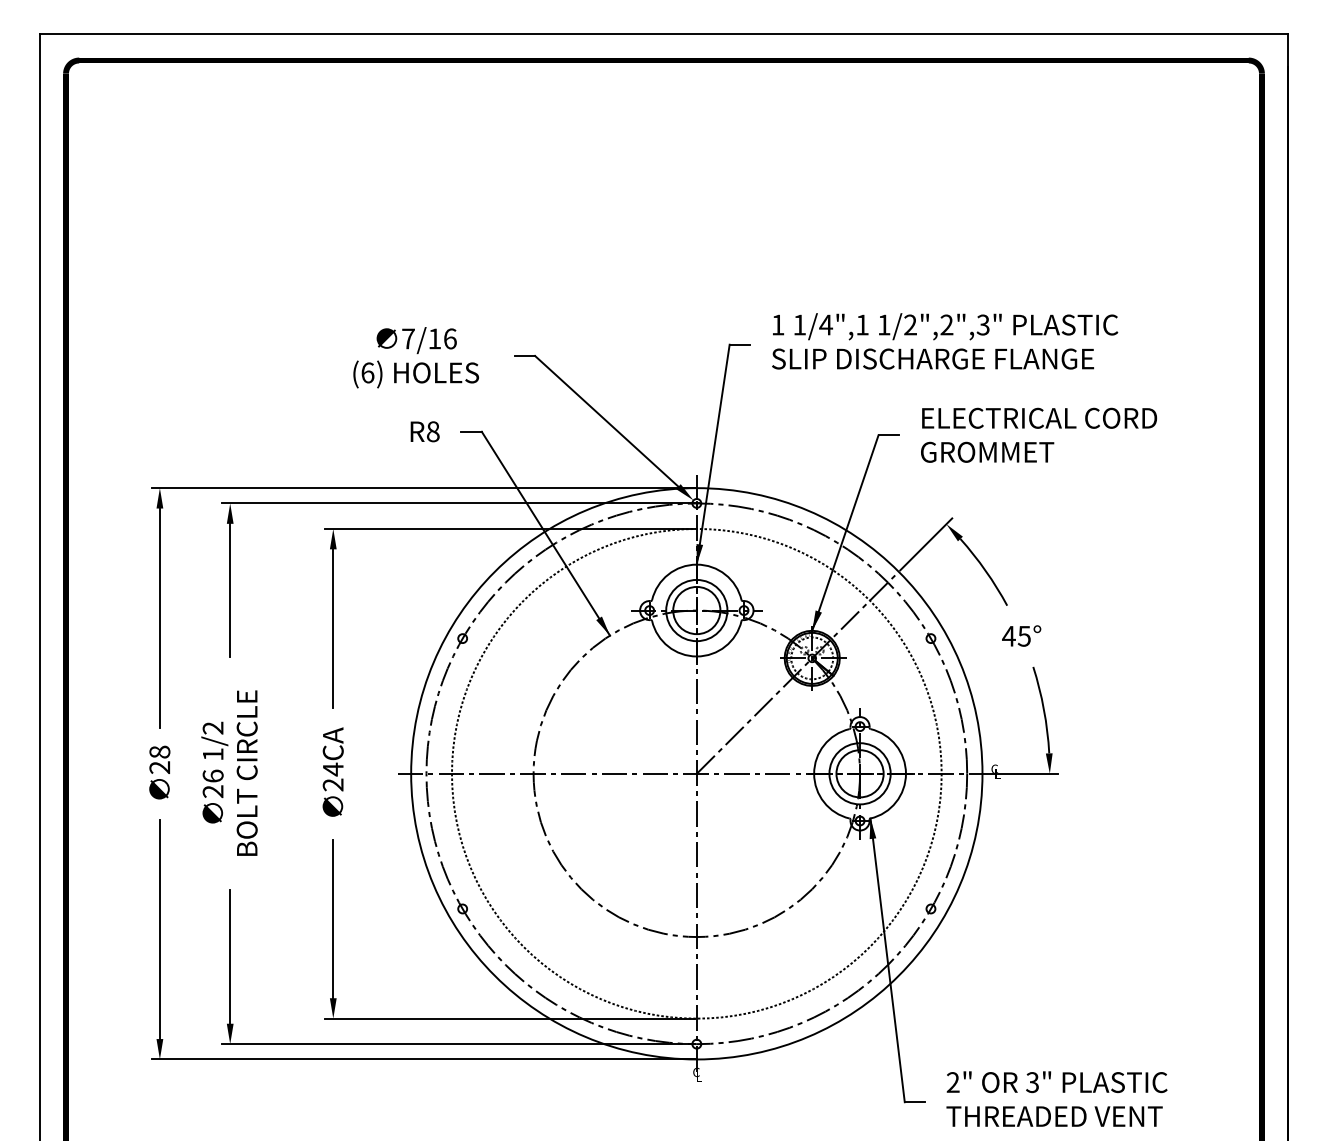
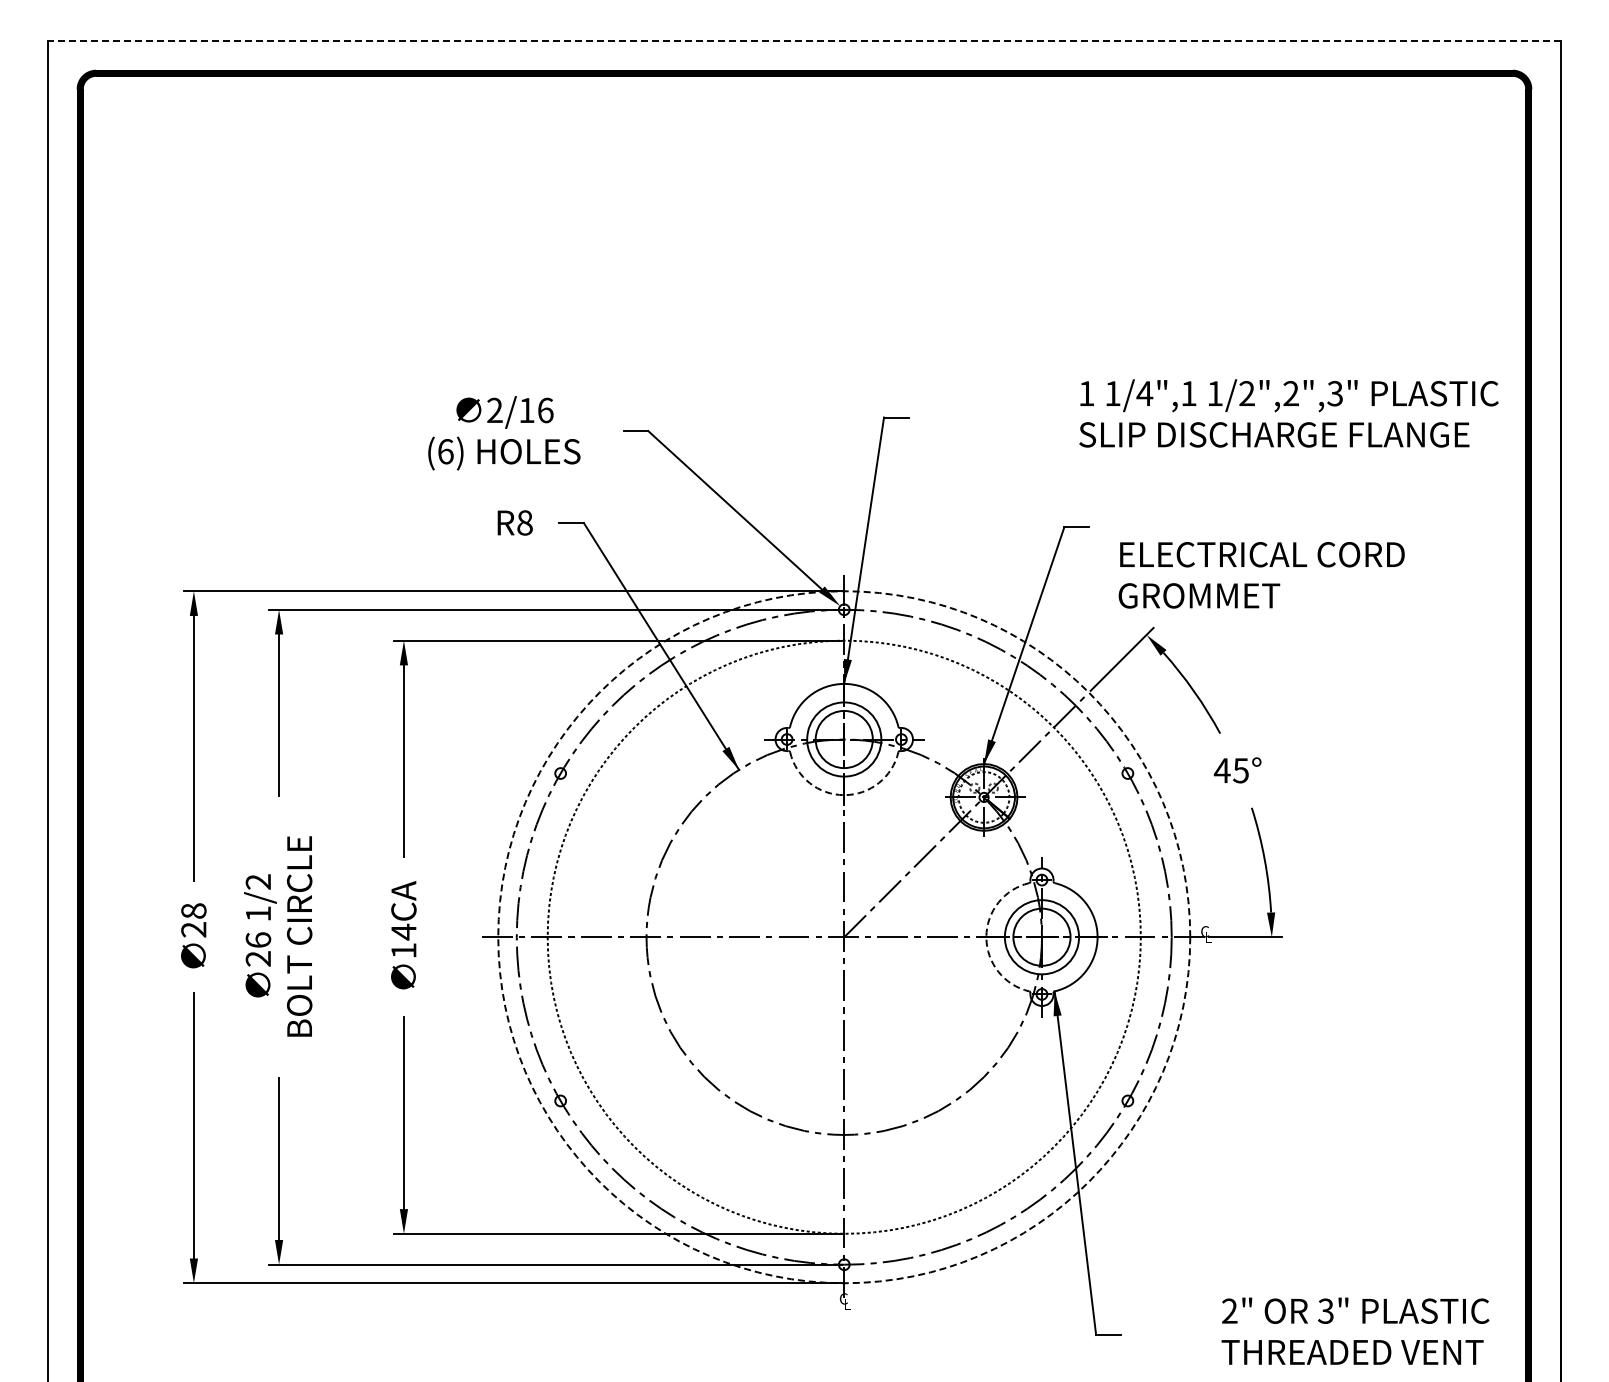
line: (664, 34) -> (804, 41), solid -> dashed
text: (408, 338) -> (494, 409), 7/16 -> 2/16
text: (944, 341) -> (1288, 413), moved
text: (1038, 435) -> (1261, 575), moved
arc: (697, 656) -> (844, 795), solid -> dashed
circle: (697, 774) -> (844, 937), solid -> dashed
arc: (814, 774) -> (986, 937), solid -> dashed
text: (332, 784) -> (403, 950), 24CA -> 14CA
text: (1056, 1098) -> (1355, 1330), moved

